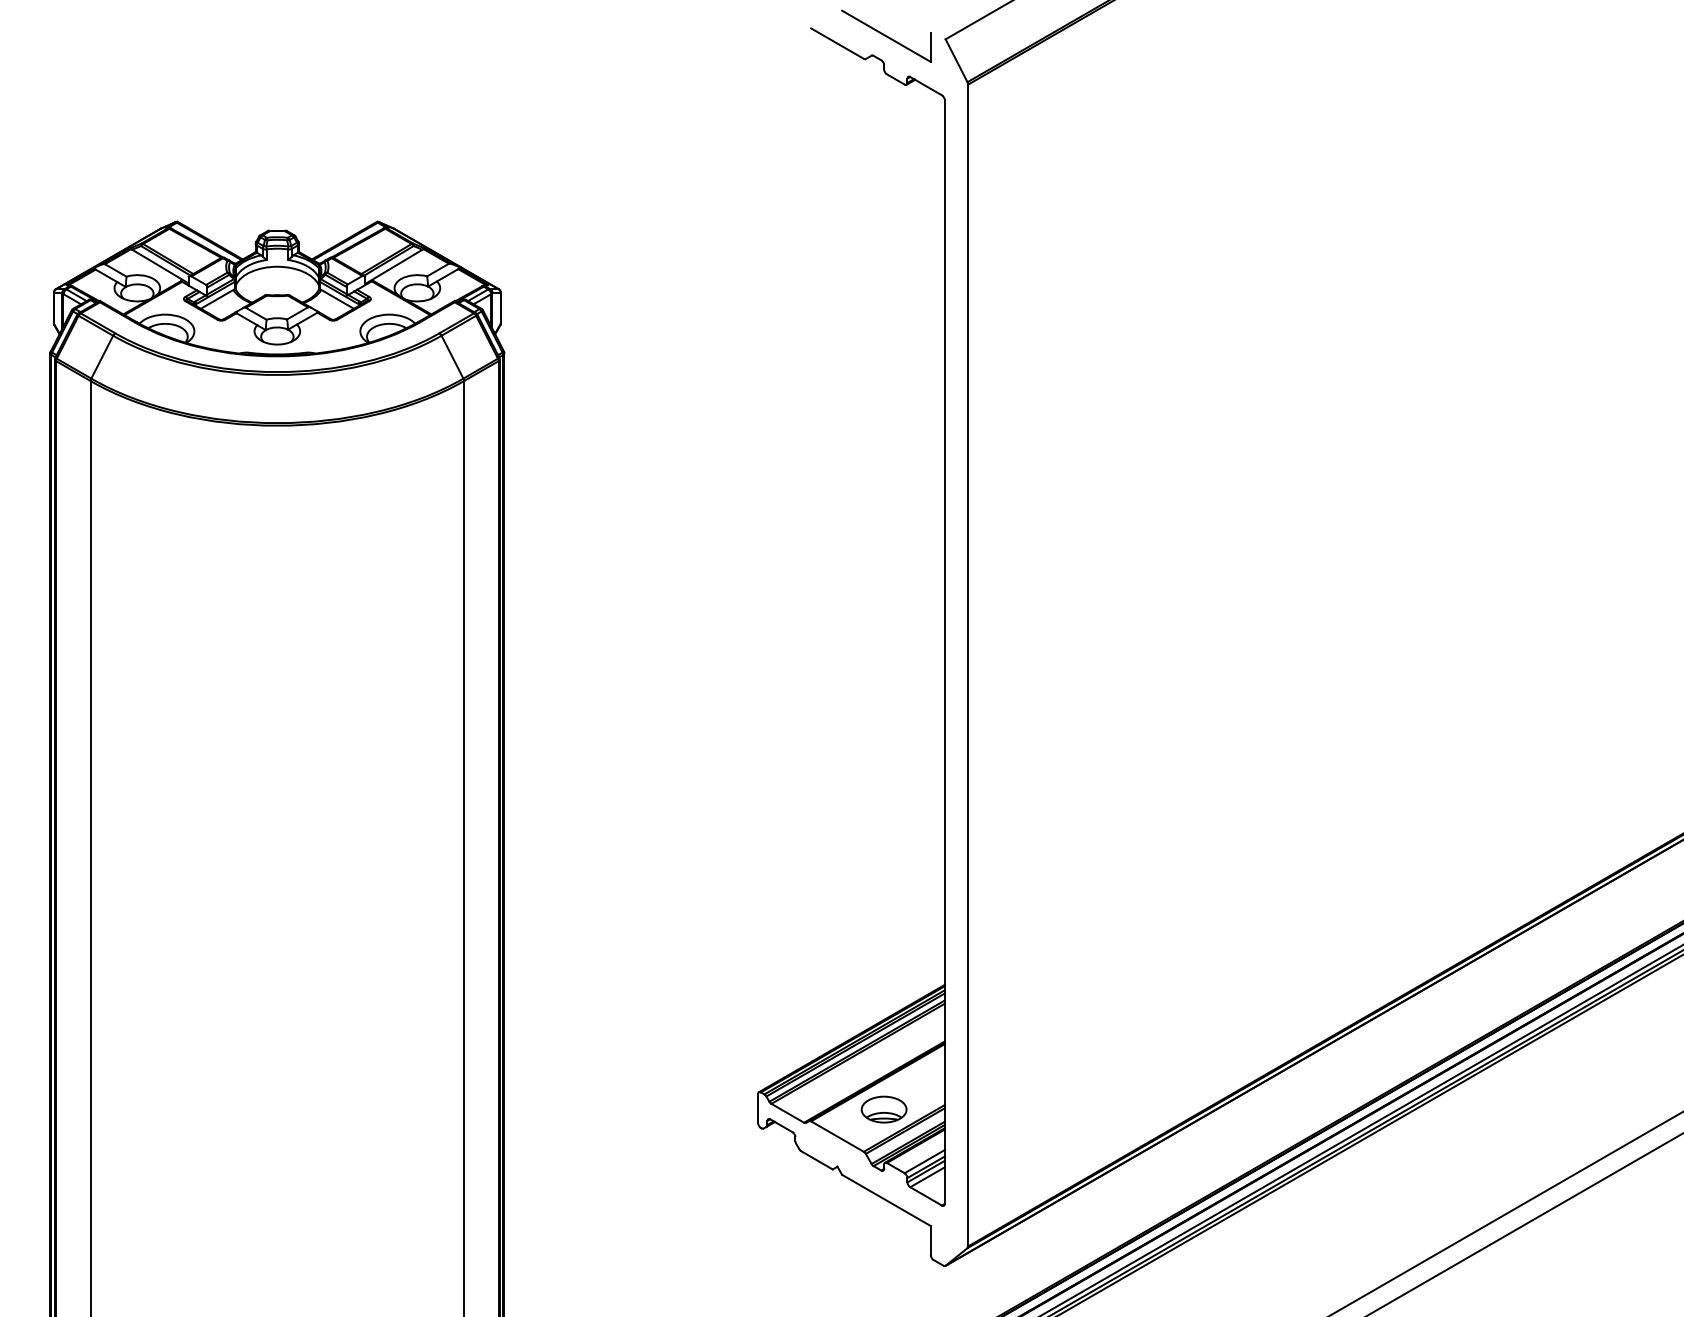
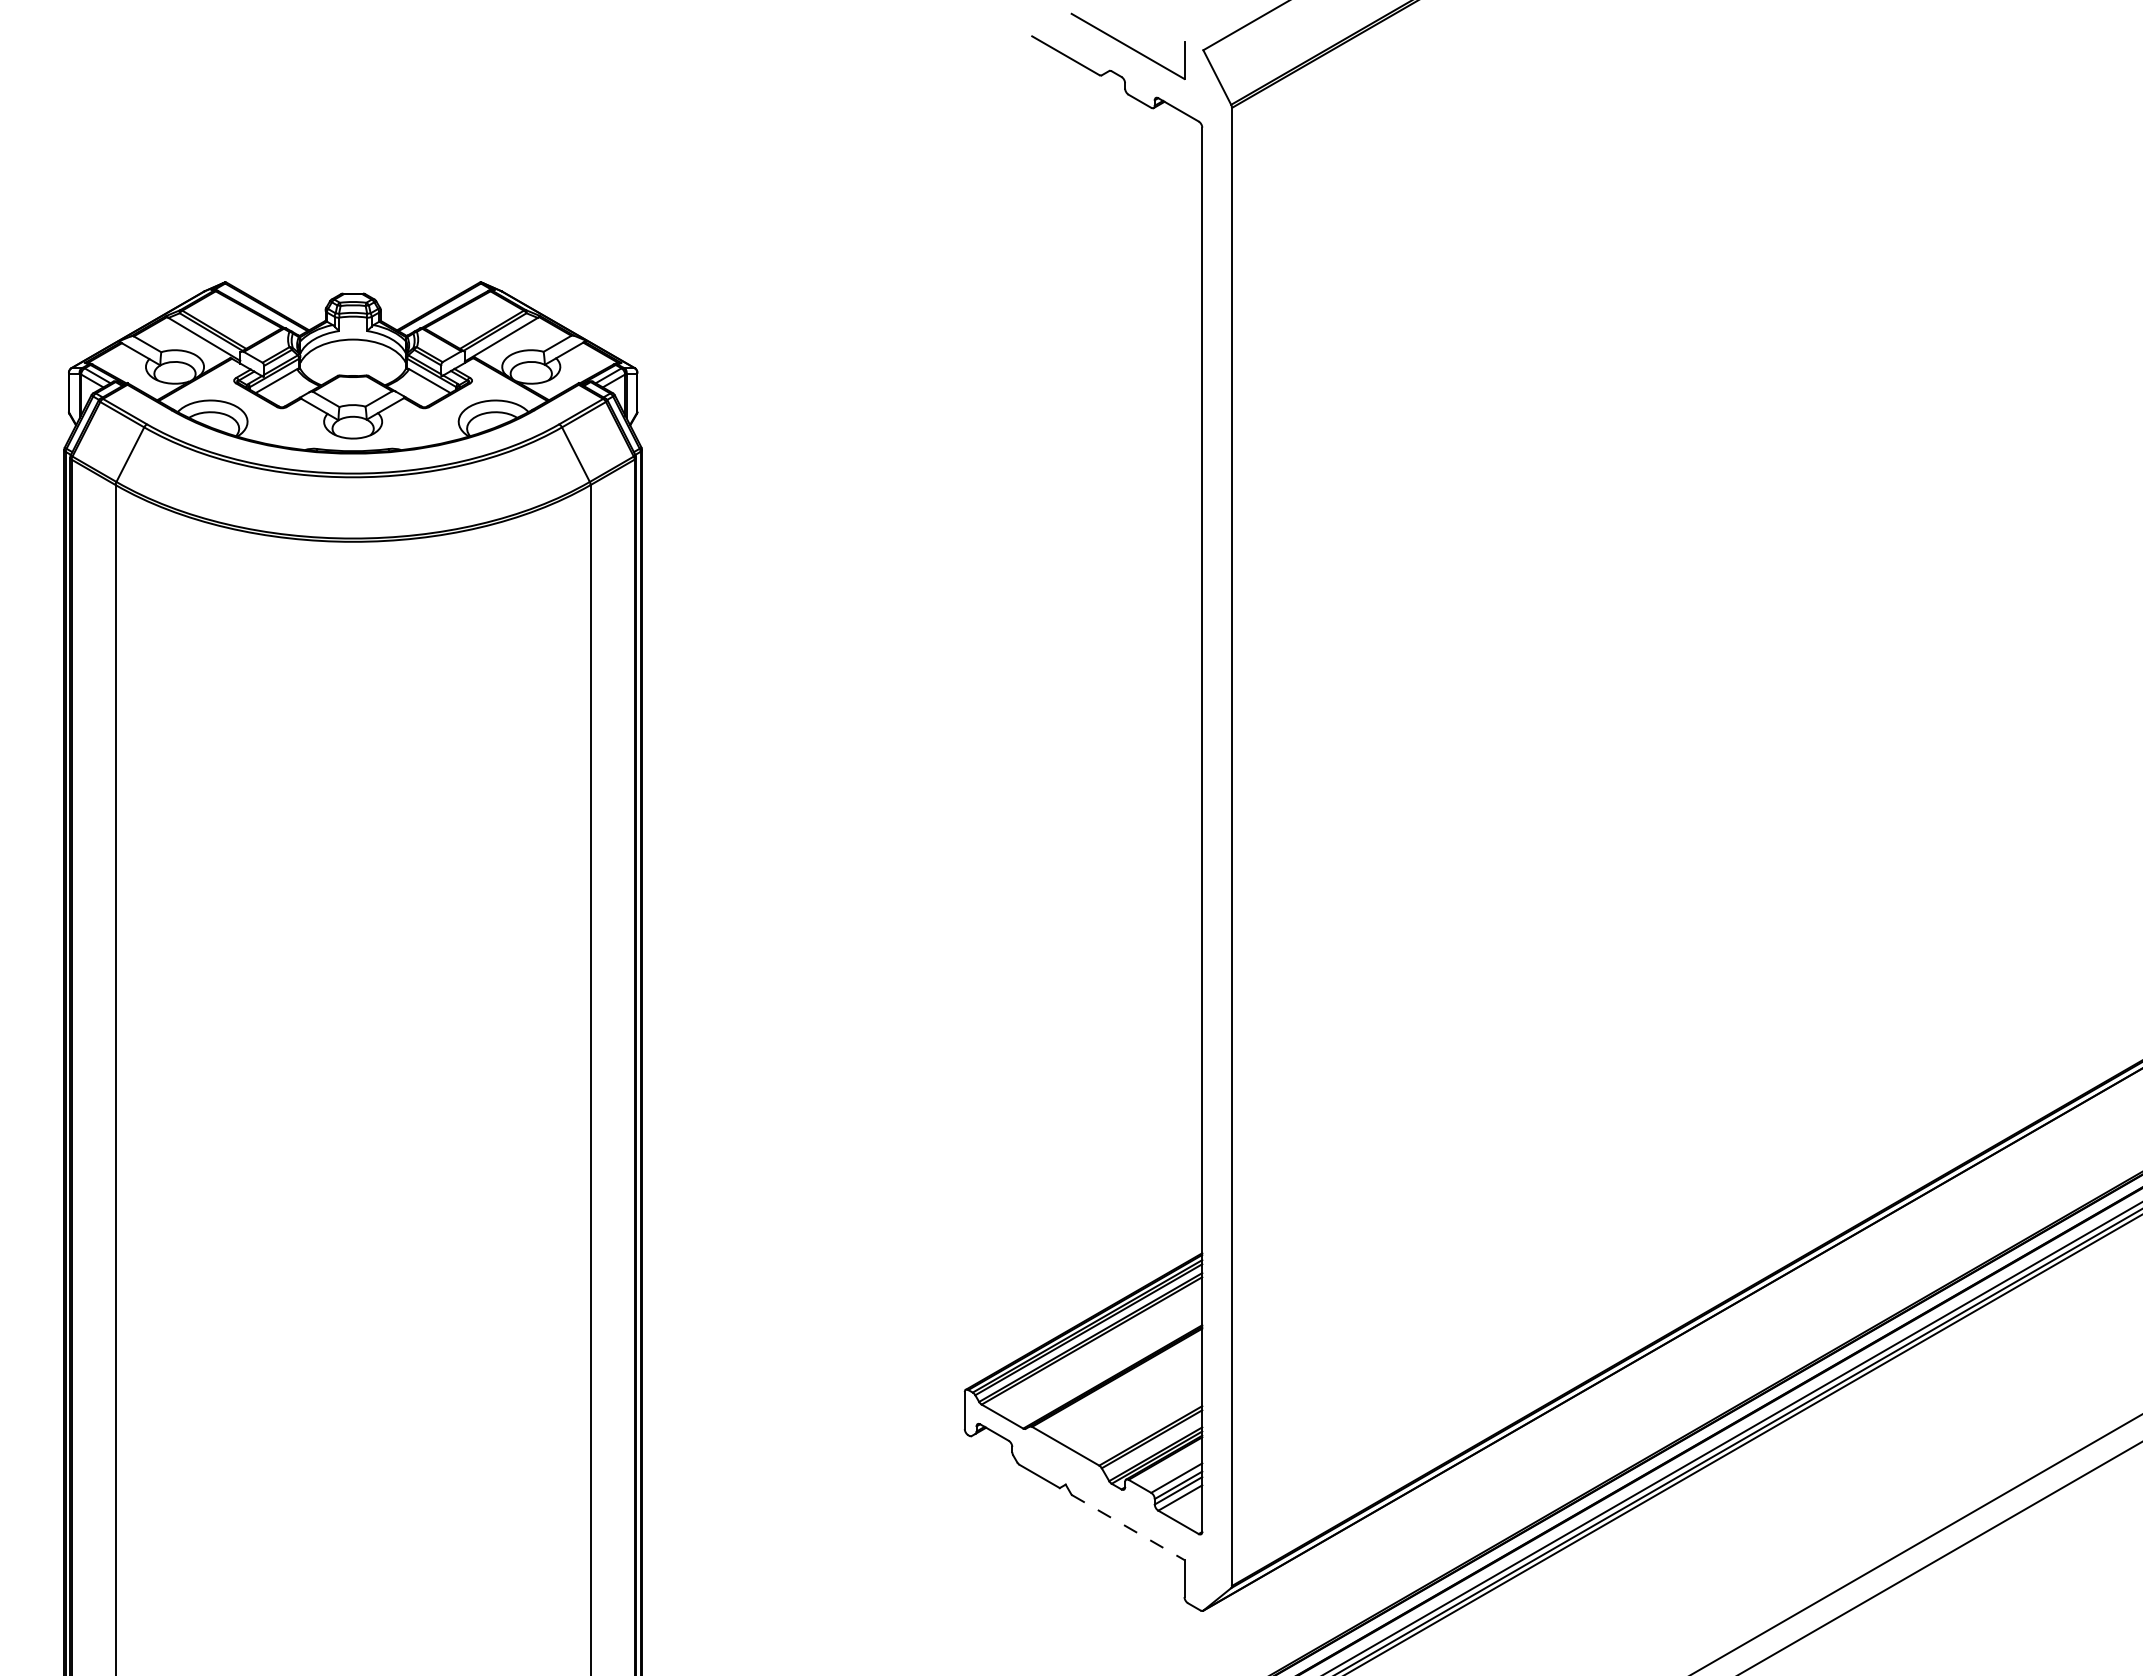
part: (883, 1109) -> (1124, 1411), removed
line: (886, 1200) -> (1128, 1527), solid -> dashed

